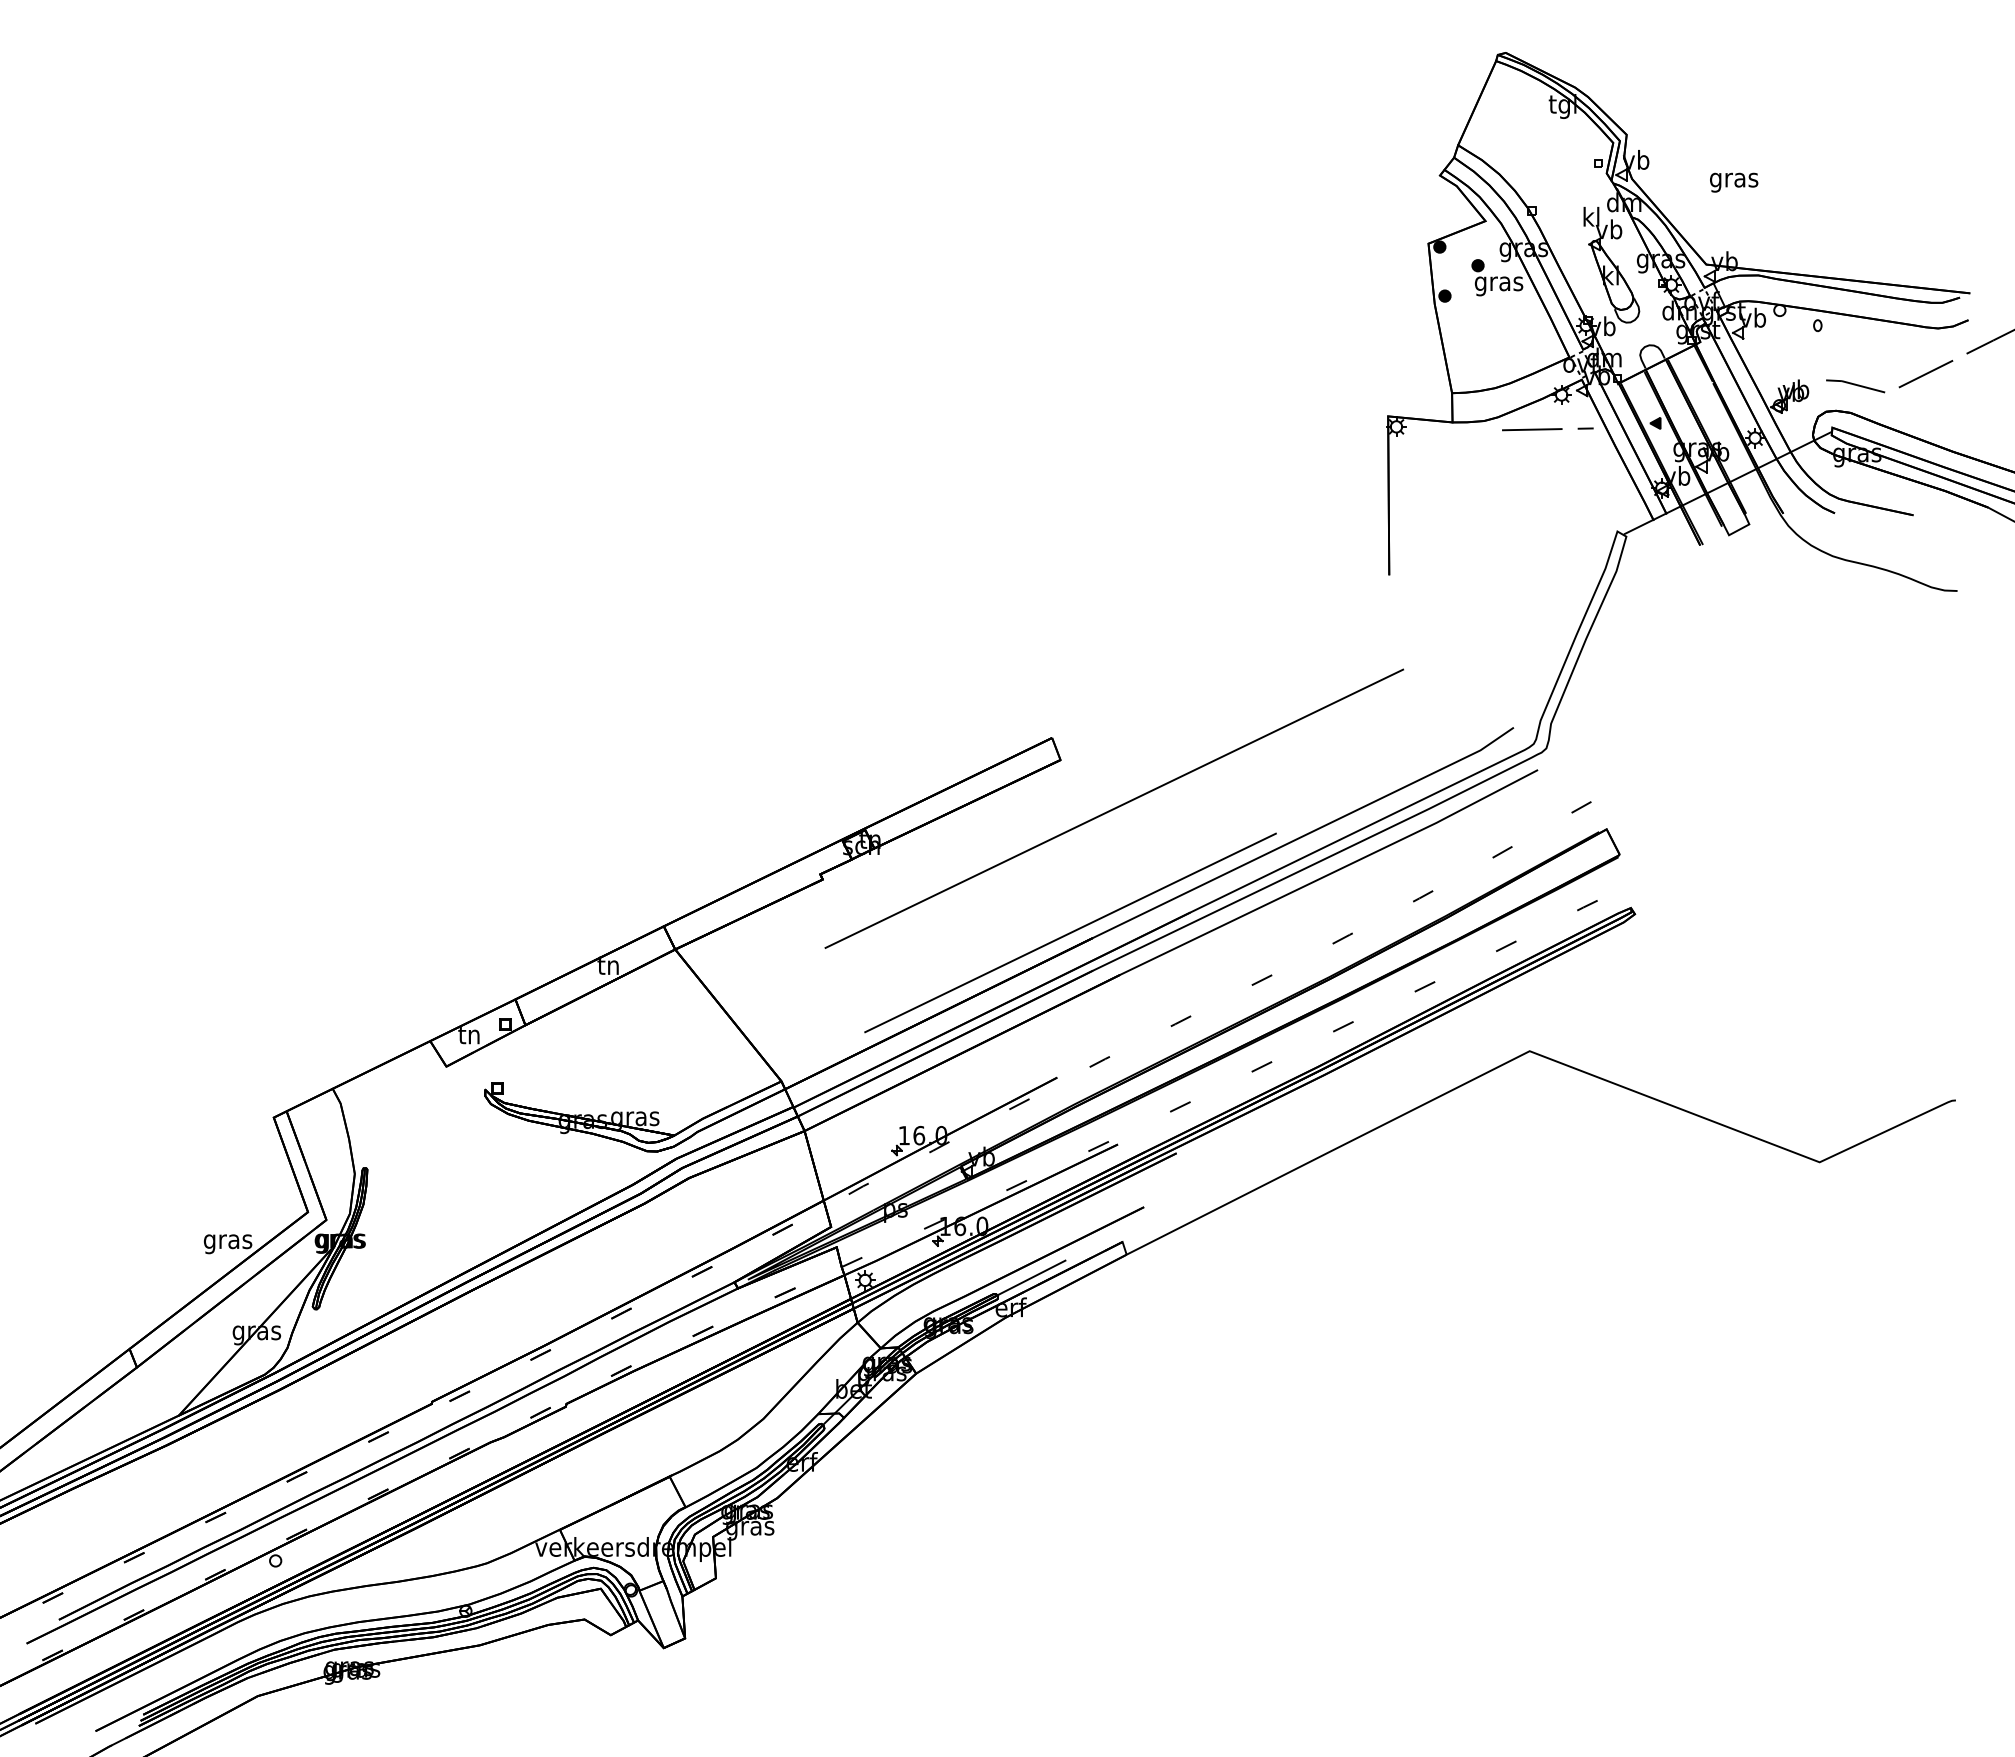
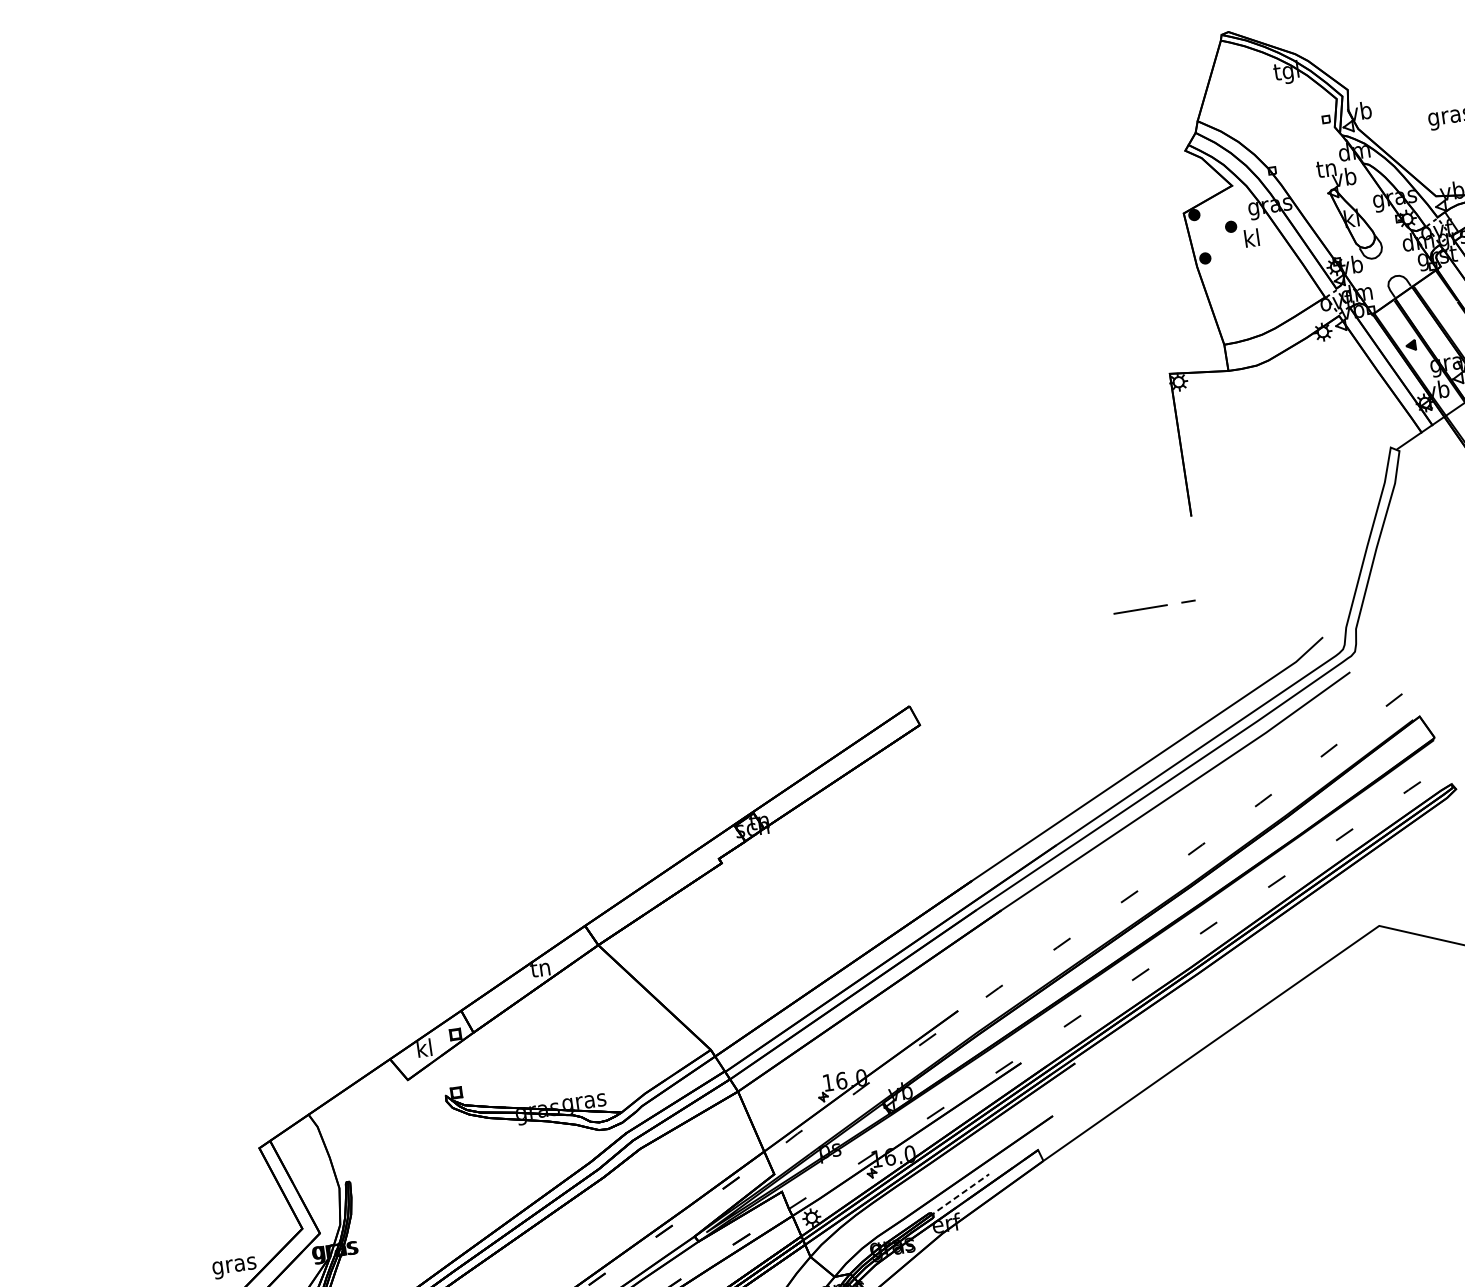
text: (1590, 216) -> (1325, 168), kl -> tn
text: (1498, 283) -> (1251, 240), gras -> kl
line: (1547, 429) -> (1154, 607), moved
line: (1114, 808) -> (974, 761), removed
line: (1070, 932) -> (951, 878), removed
text: (468, 1034) -> (423, 1048), tn -> kl
line: (1029, 1278) -> (959, 1194), solid -> dashed

